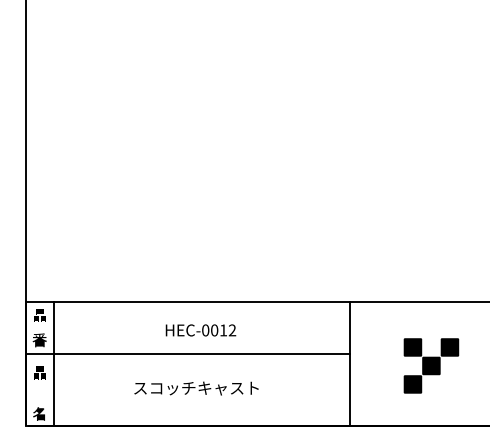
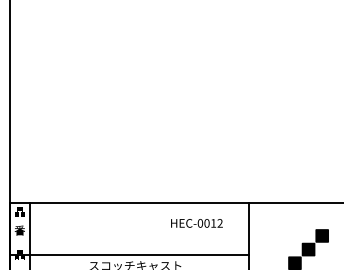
part: (200, 330) -> (196, 223), moved
fill: (412, 347) -> (294, 235), removed
line: (187, 353) -> (128, 254), moved

